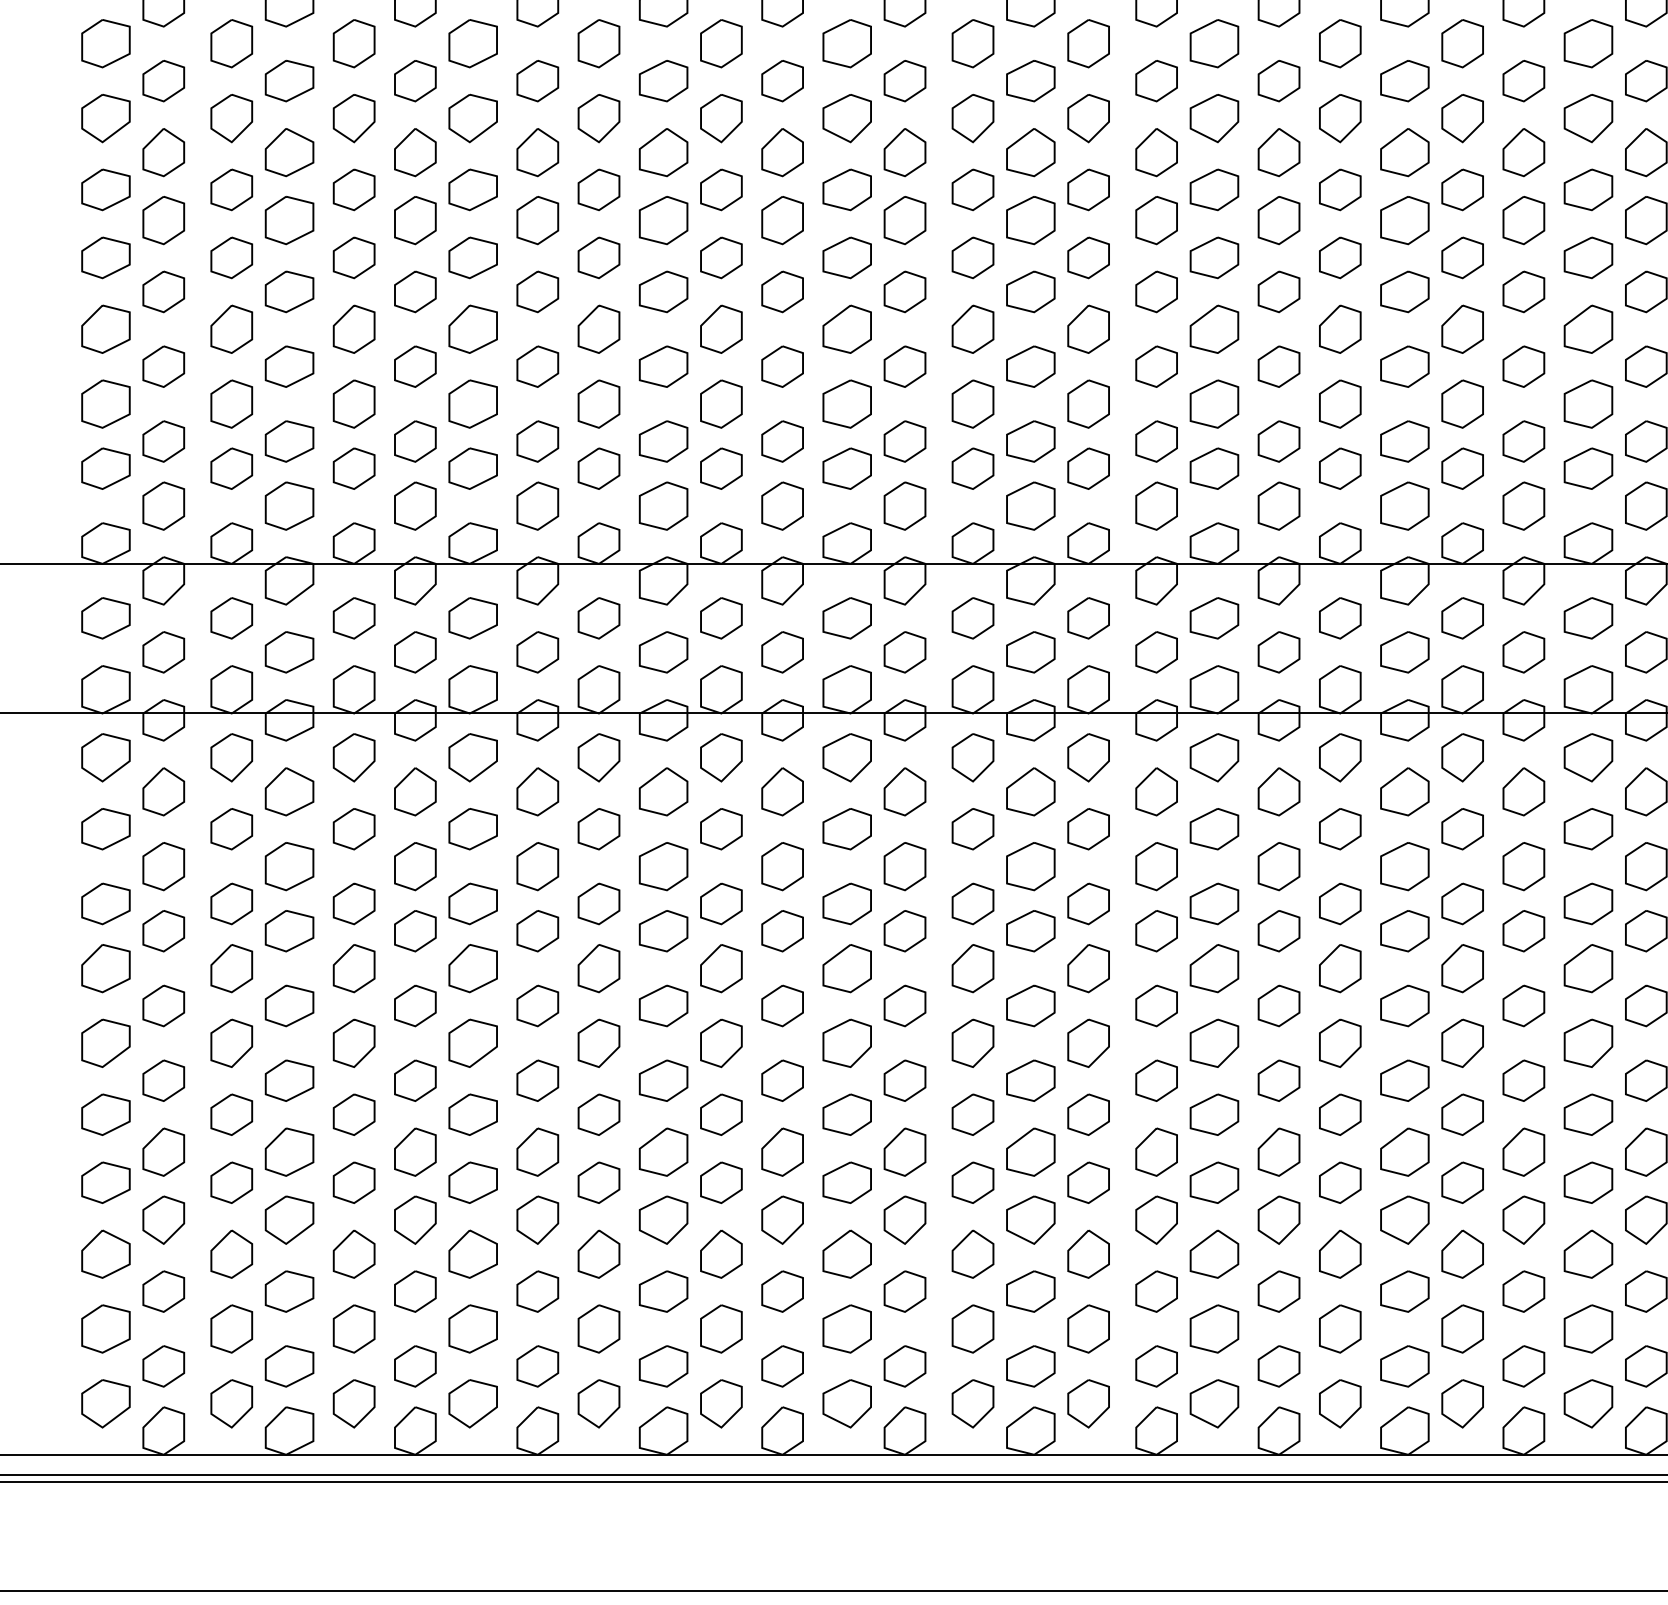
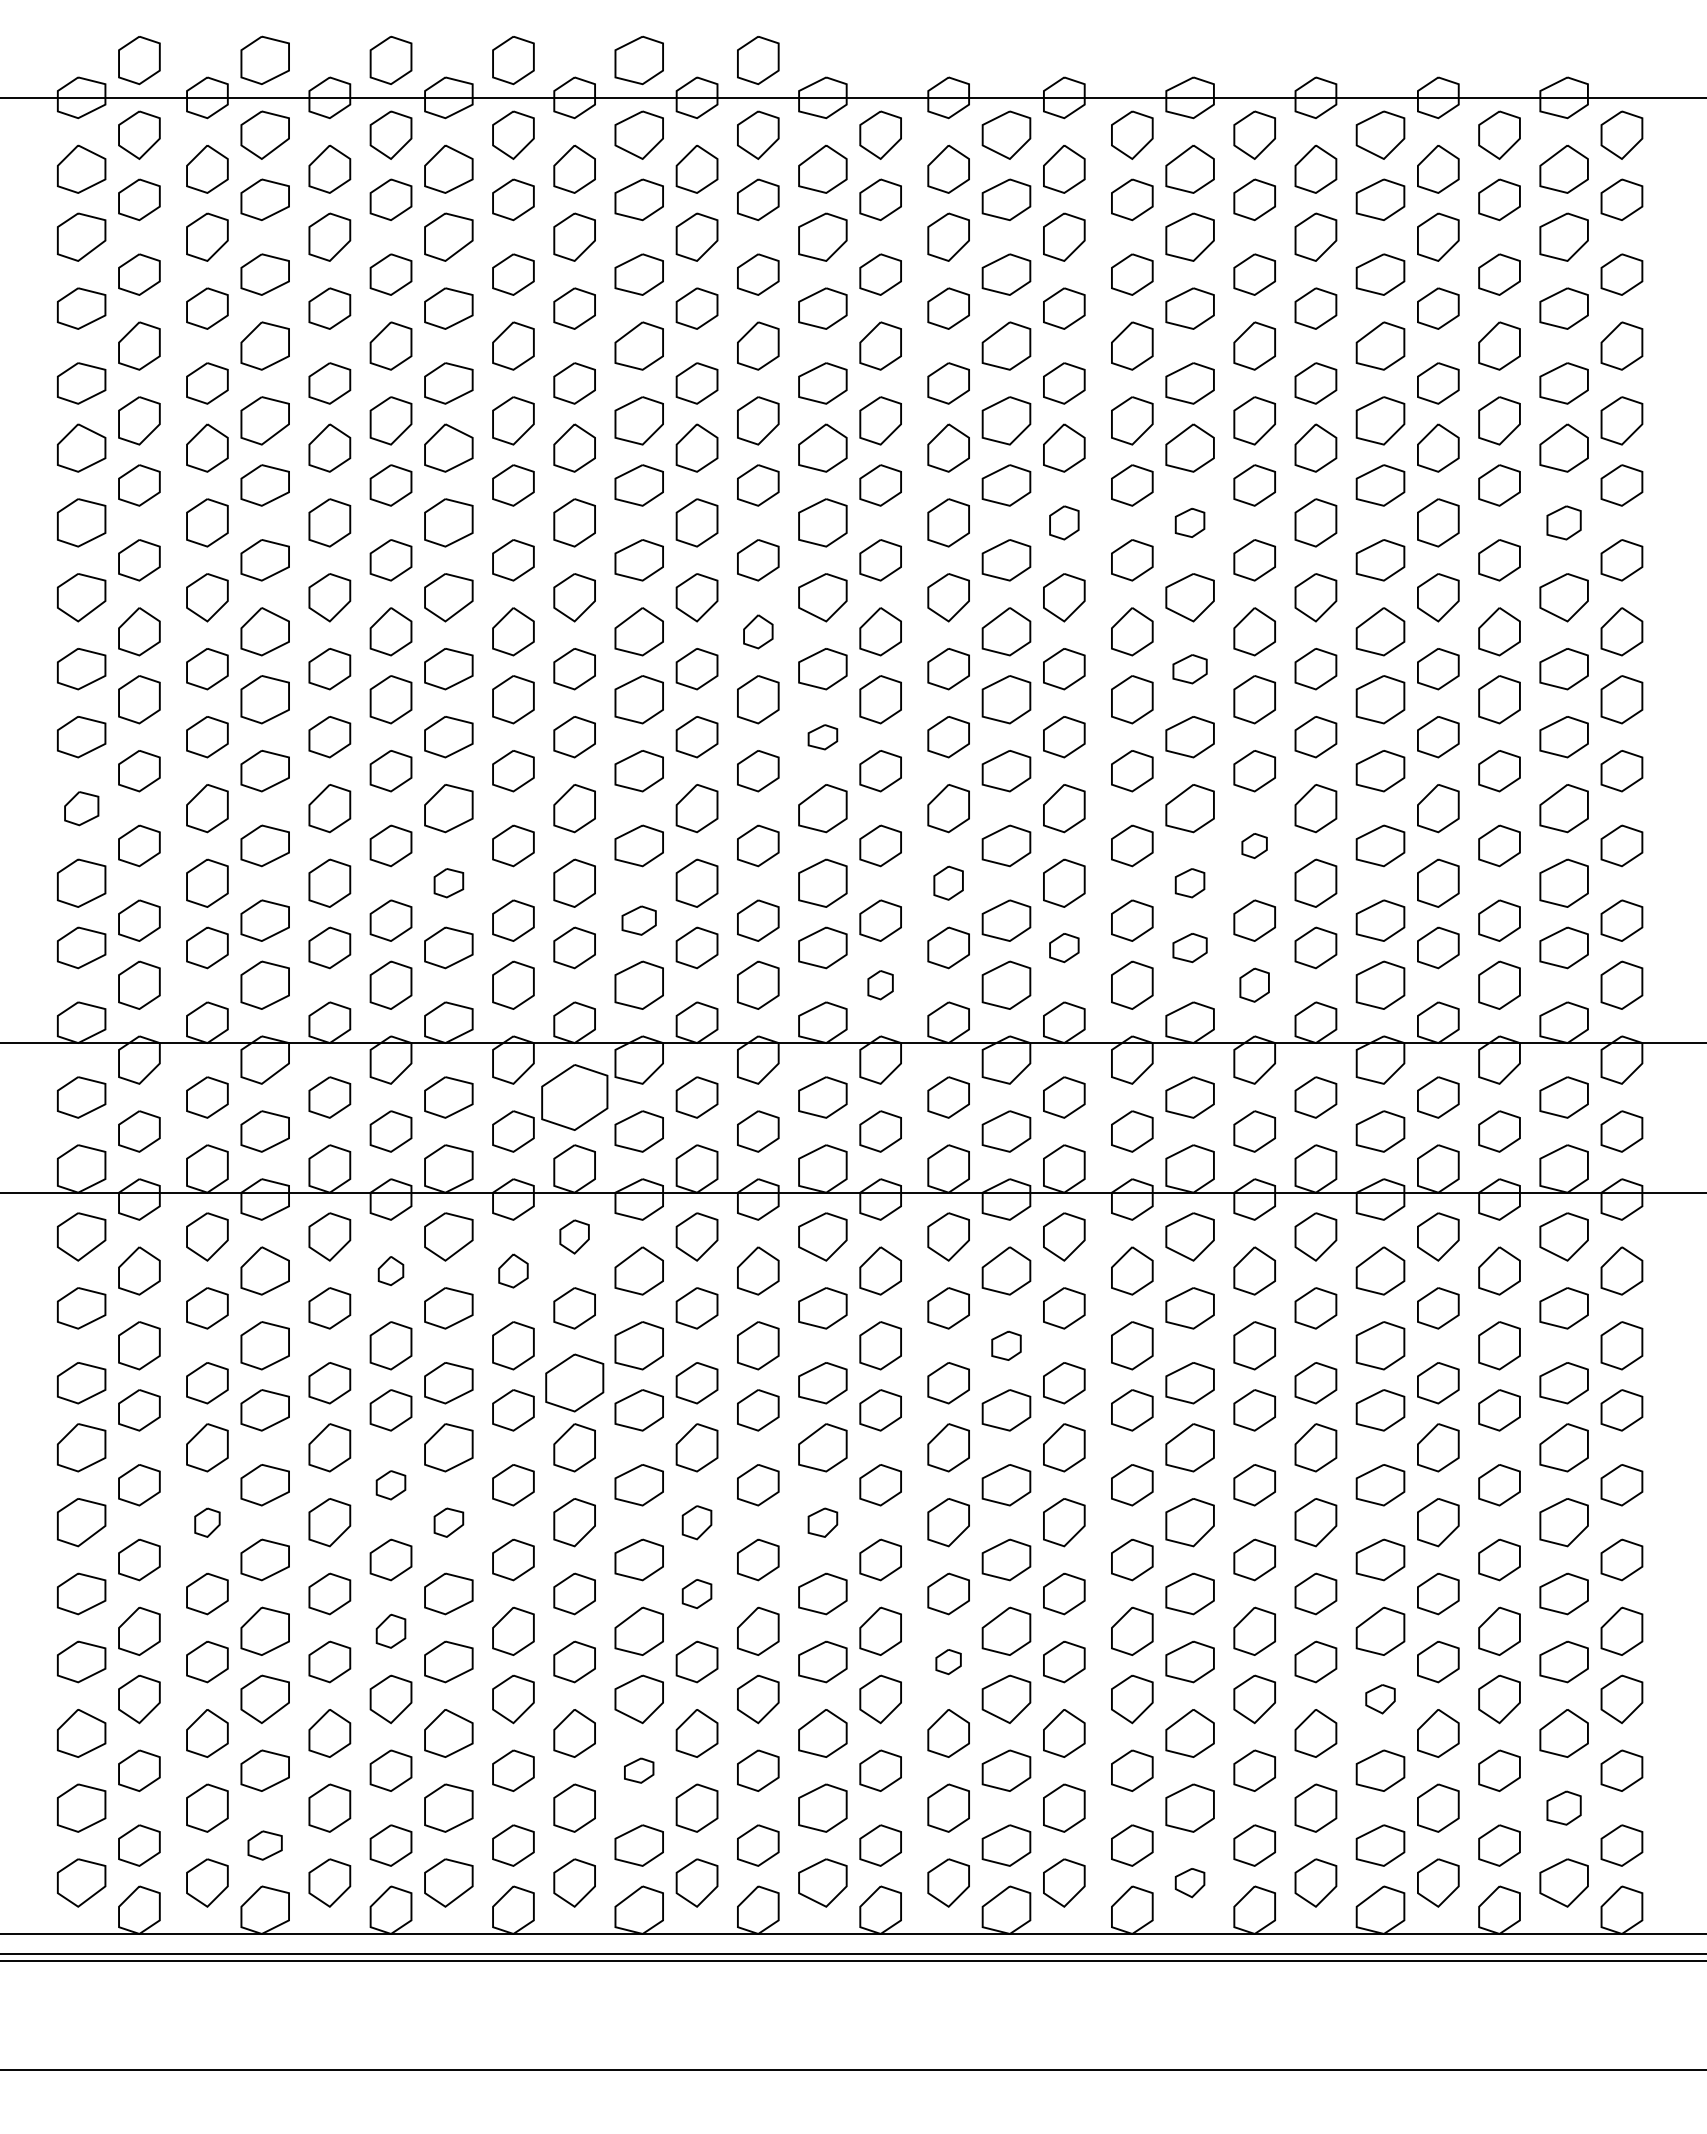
part: (1088, 43) -> (1064, 522), size x0.7
part: (1213, 43) -> (1189, 522), size x0.6
part: (1587, 43) -> (1563, 522), size x0.7
part: (782, 152) -> (758, 631), size x0.7
part: (1213, 190) -> (1189, 669), size x0.7
part: (846, 258) -> (822, 737), size x0.6
part: (105, 329) -> (81, 808), size x0.7
part: (1278, 366) -> (1254, 845), size x0.6
part: (472, 403) -> (448, 882), size x0.6
part: (972, 403) -> (948, 882), size x0.7
part: (1213, 403) -> (1189, 882), size x0.6
part: (662, 441) -> (638, 920), size x0.7
part: (1088, 468) -> (1064, 947), size x0.7
part: (1213, 468) -> (1189, 947), size x0.7
part: (904, 505) -> (880, 984), size x0.6
part: (1278, 505) -> (1254, 984), size x0.7
part: (598, 618) -> (574, 1097), size x1.6
part: (598, 757) -> (574, 1236), size x0.7
part: (414, 791) -> (390, 1270), size x0.6
part: (537, 791) -> (513, 1270), size x0.7
part: (1030, 866) -> (1006, 1345), size x0.6
part: (598, 904) -> (574, 1383), size x1.4
part: (414, 1006) -> (390, 1485), size x0.7
part: (231, 1043) -> (207, 1522), size x0.6
part: (472, 1043) -> (448, 1522), size x0.6
part: (720, 1043) -> (696, 1522), size x0.7
part: (846, 1043) -> (822, 1522), size x0.6
part: (720, 1114) -> (696, 1593), size x0.7
part: (414, 1151) -> (390, 1630), size x0.7
part: (972, 1182) -> (948, 1661), size x0.6
part: (1404, 1219) -> (1380, 1698), size x0.6
part: (662, 1291) -> (638, 1770), size x0.6
part: (1587, 1328) -> (1563, 1807), size x0.7
part: (288, 1366) -> (264, 1845), size x0.7
part: (1213, 1403) -> (1189, 1882), size x0.6

